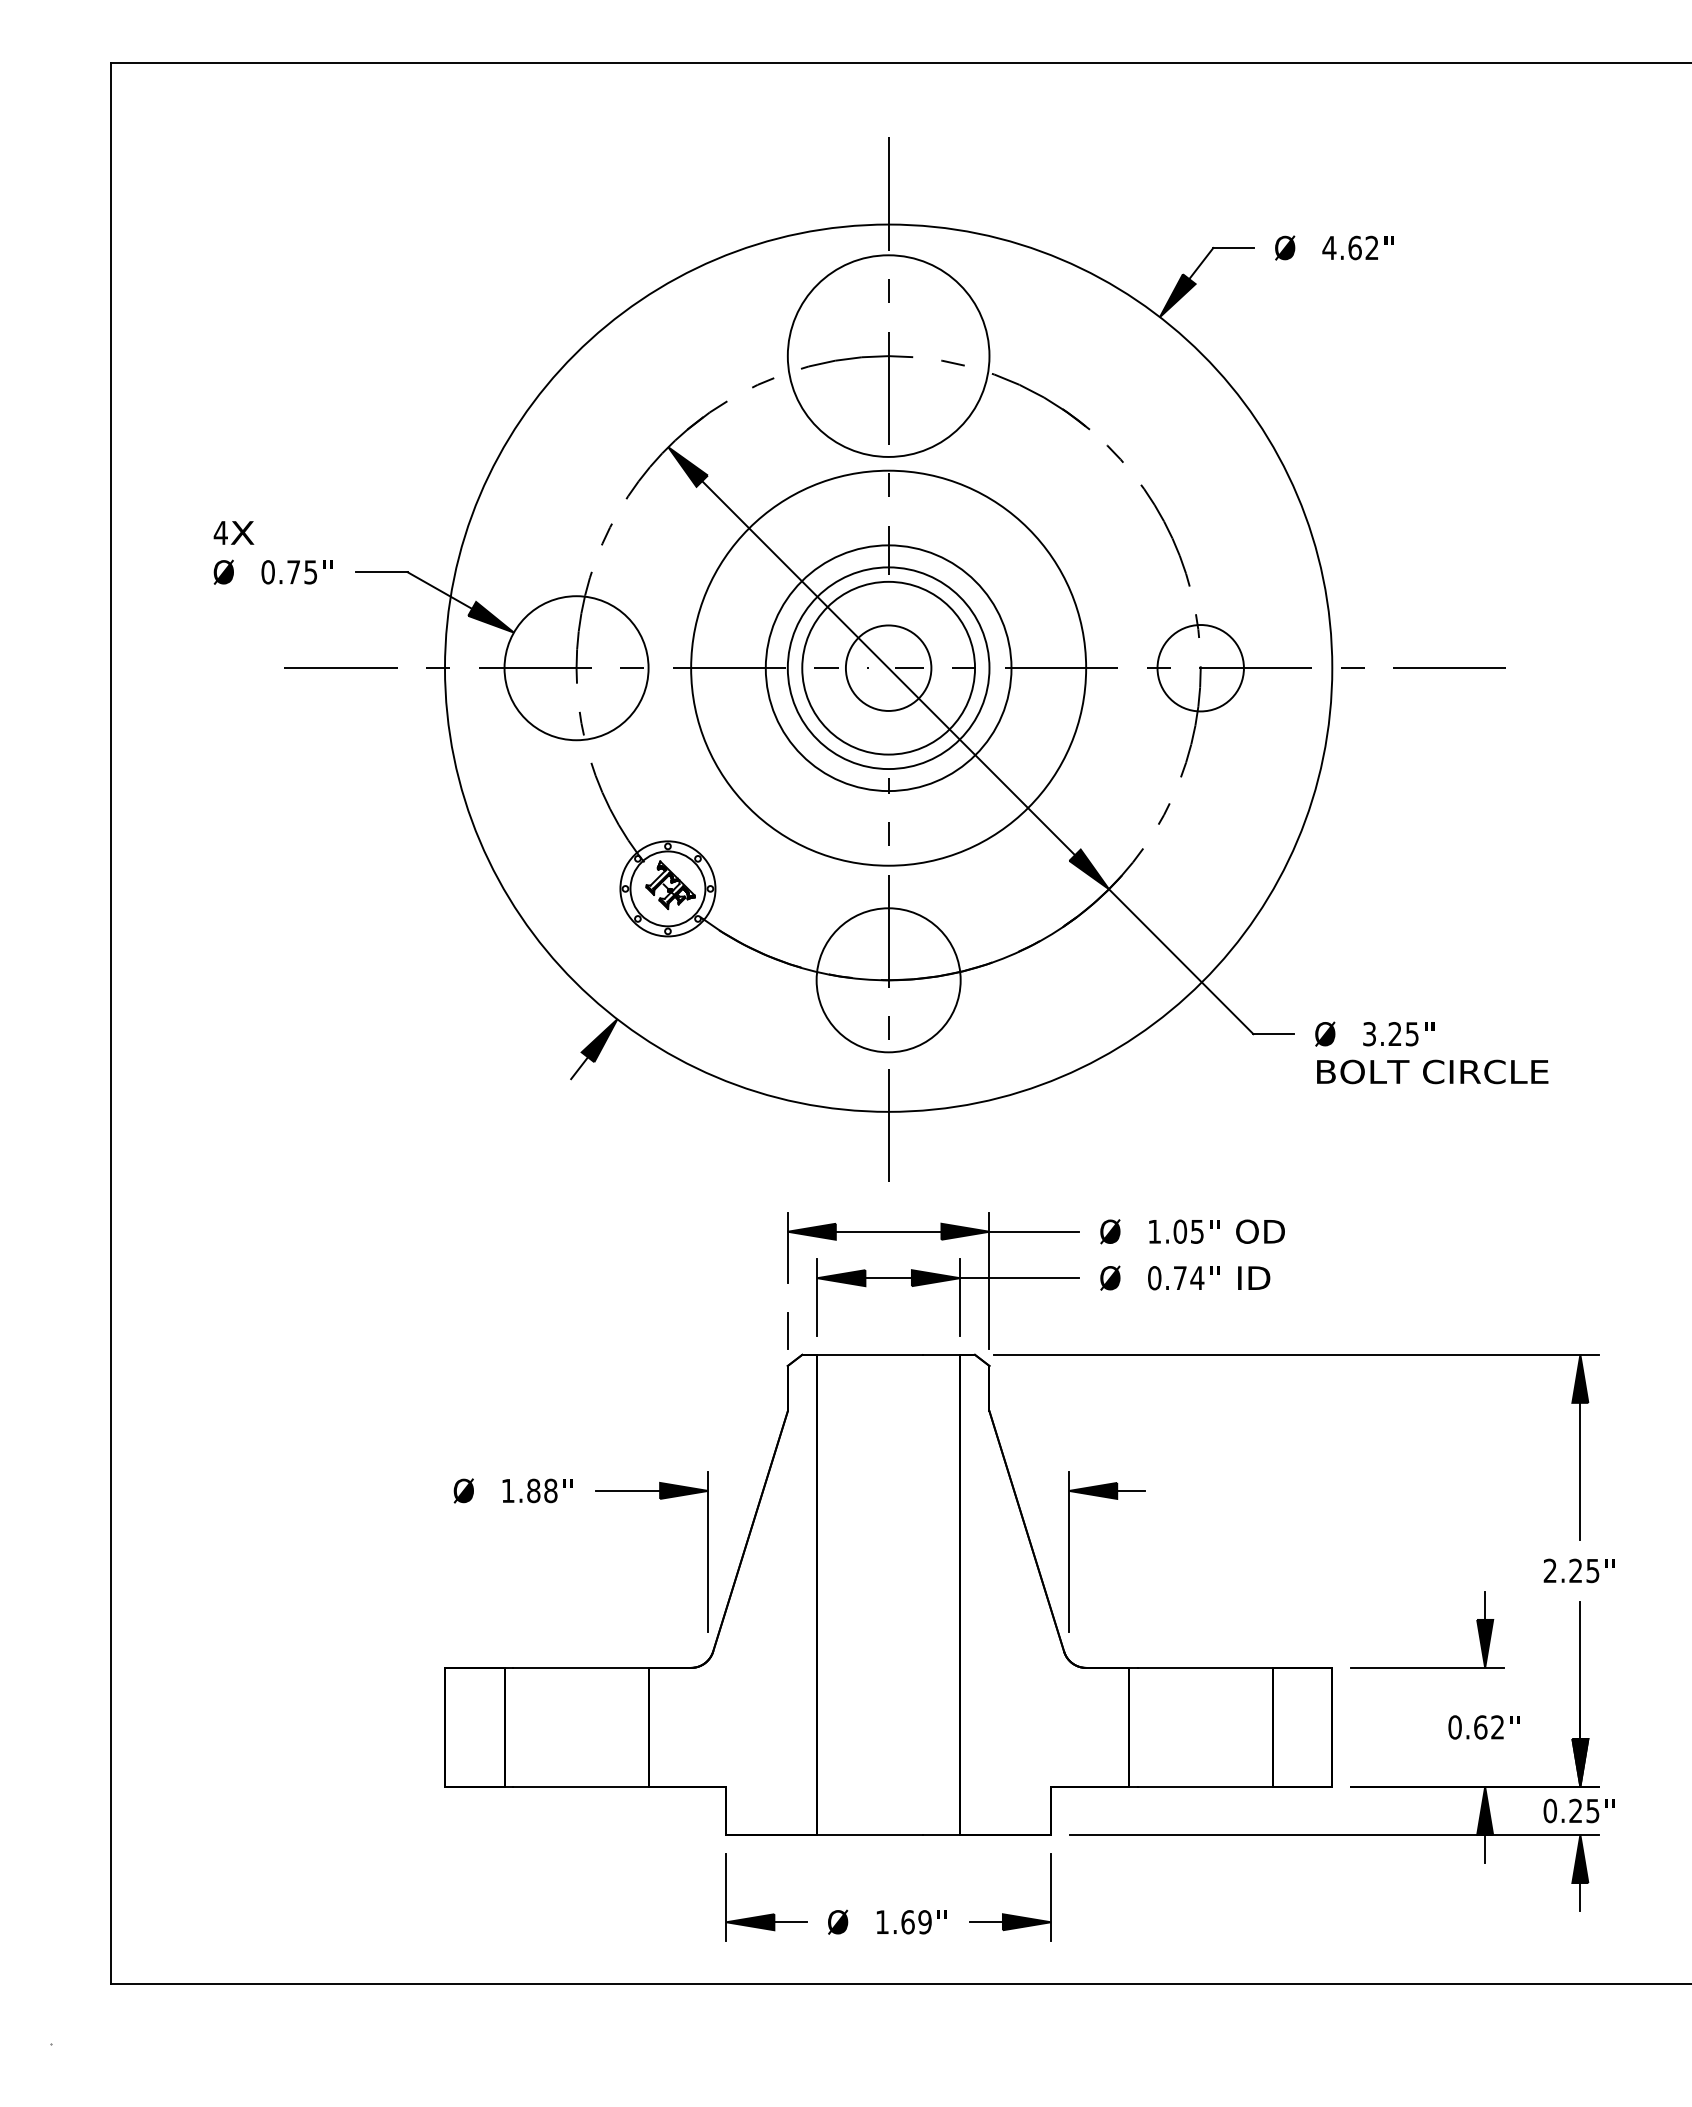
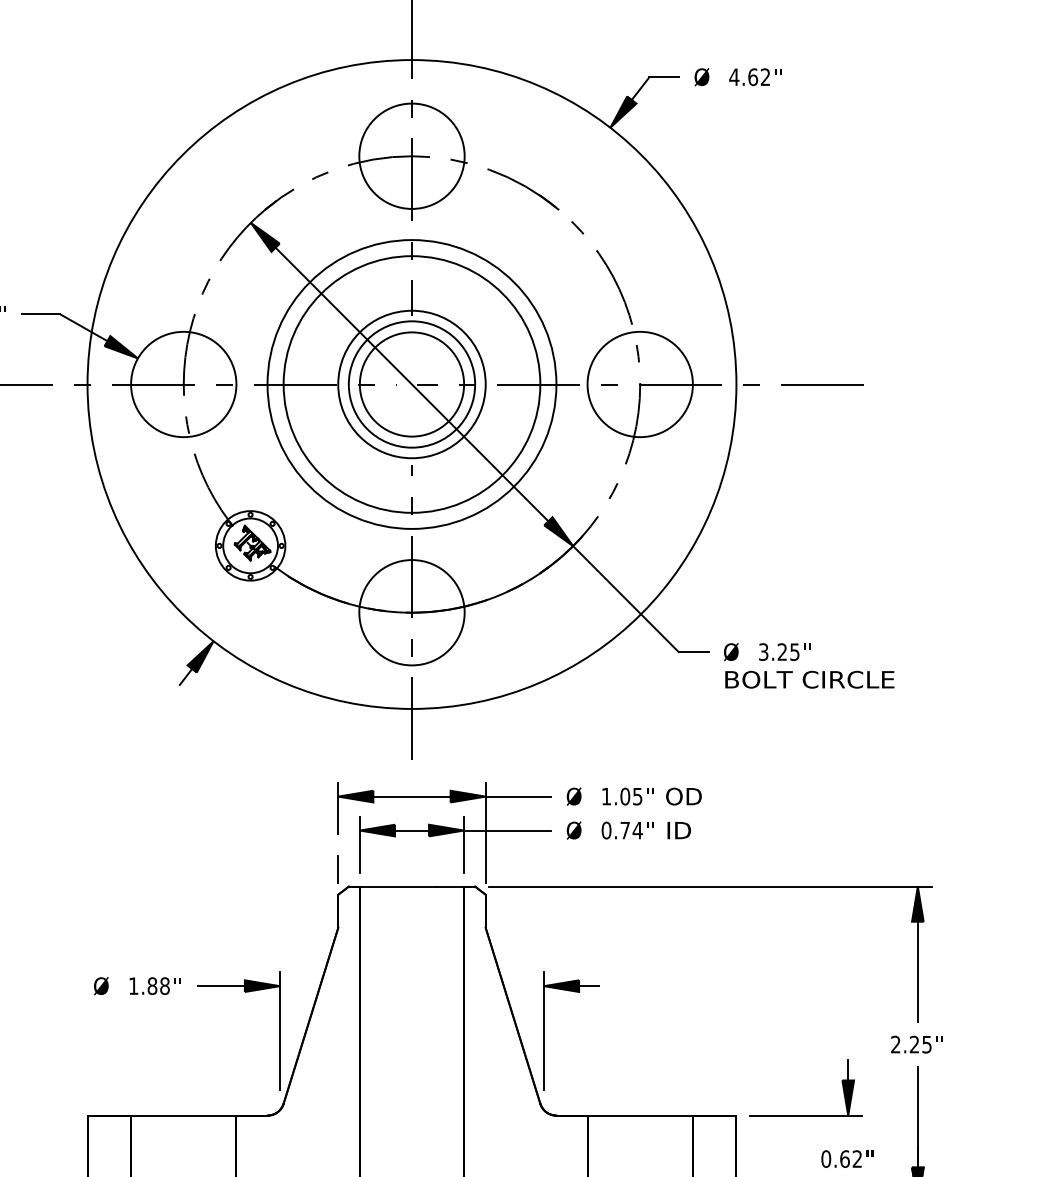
circle: (888, 356) -> (411, 156), size x0.71
circle: (888, 667) -> (411, 383), size x1.43
circle: (888, 667) -> (411, 383), size x1.67
circle: (1200, 668) -> (640, 384), size x1.67

